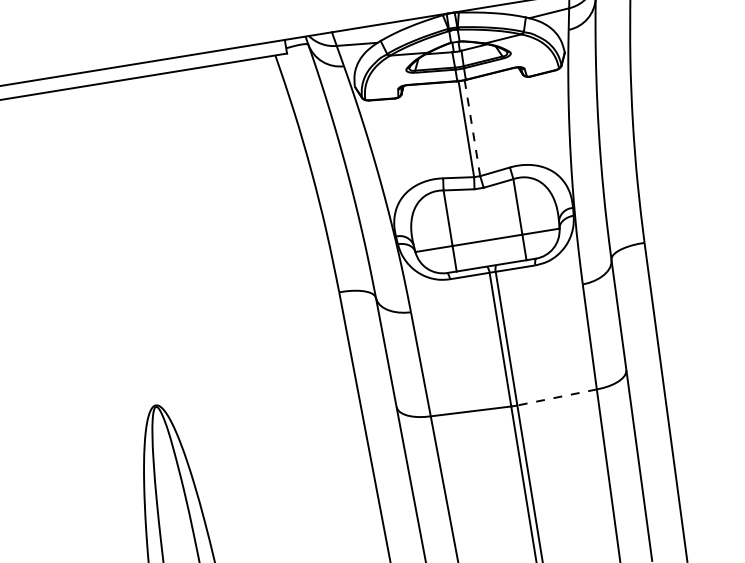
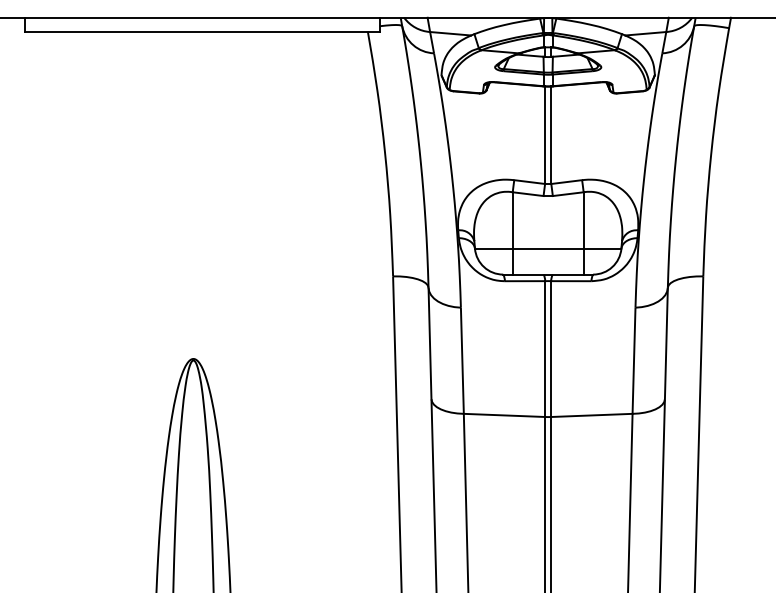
line: (472, 128) -> (551, 135), dashed -> solid
line: (556, 397) -> (591, 415), dashed -> solid

